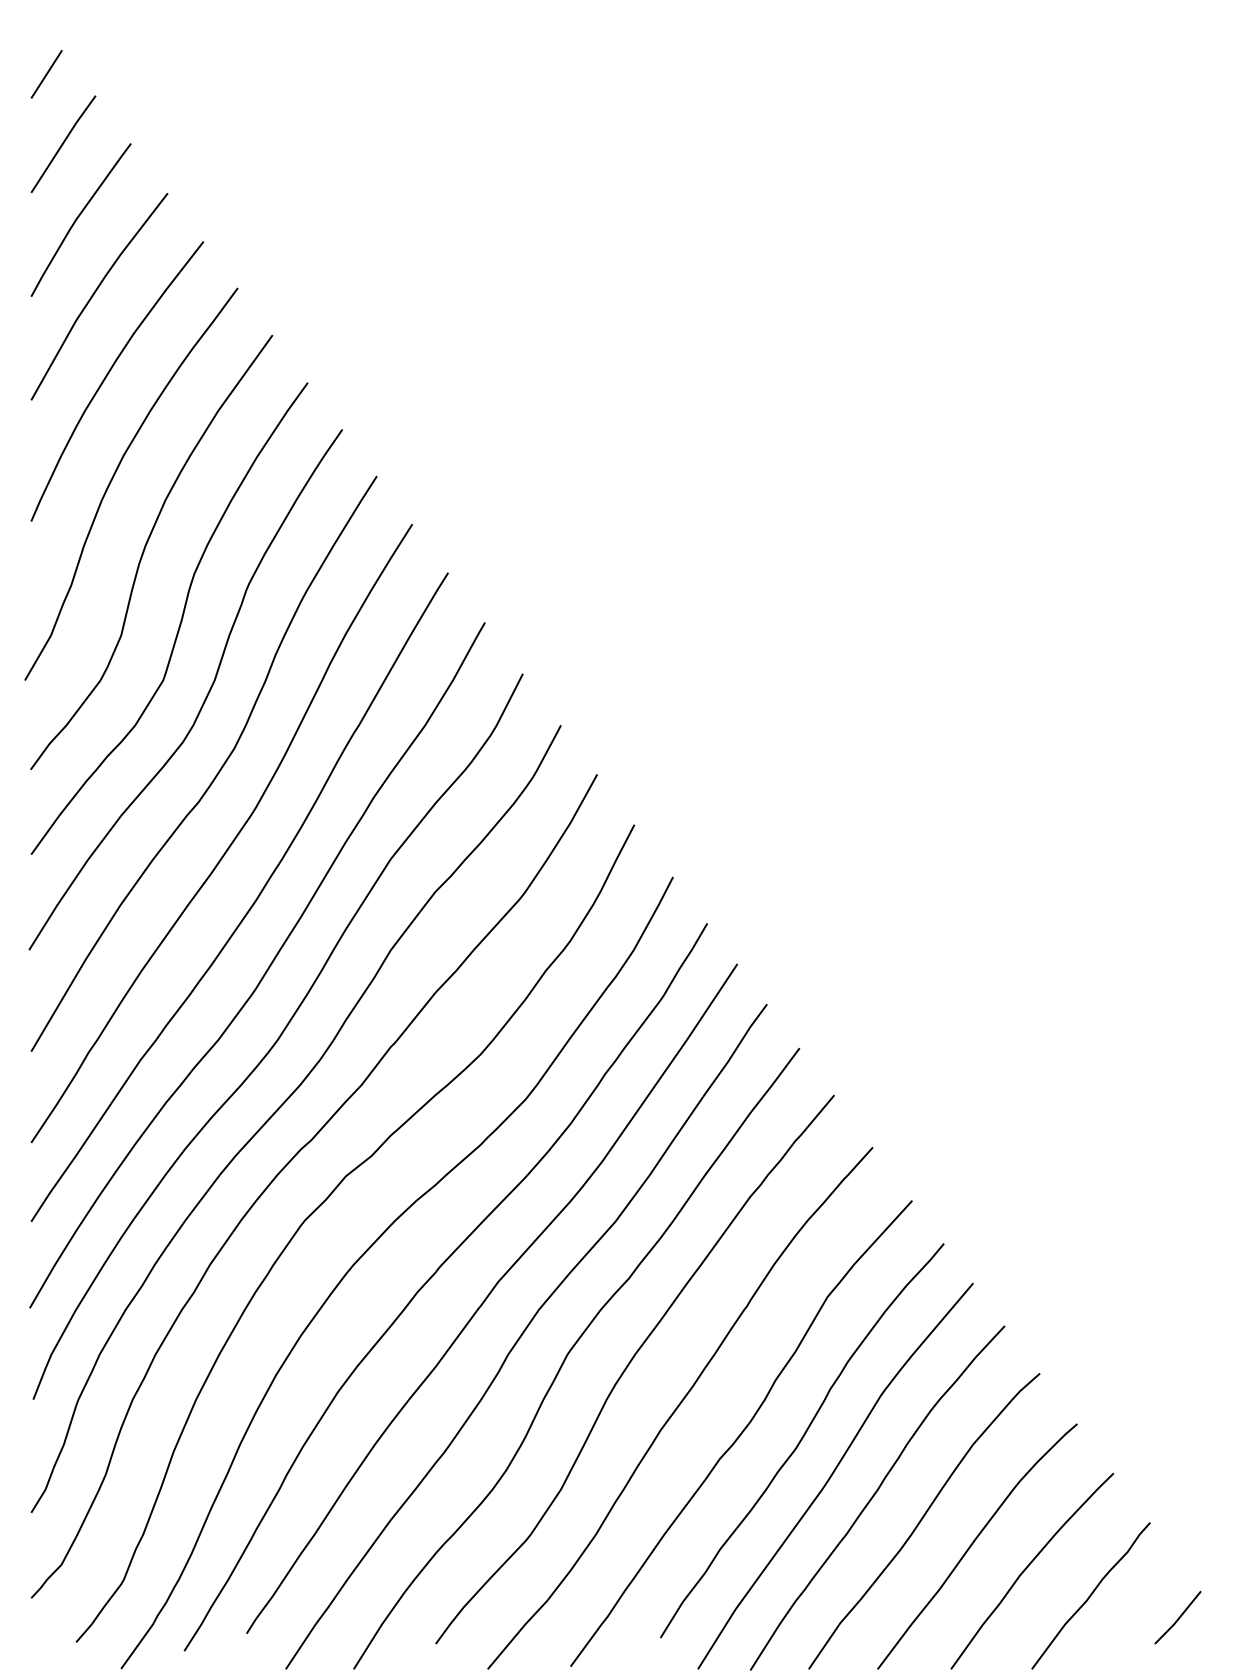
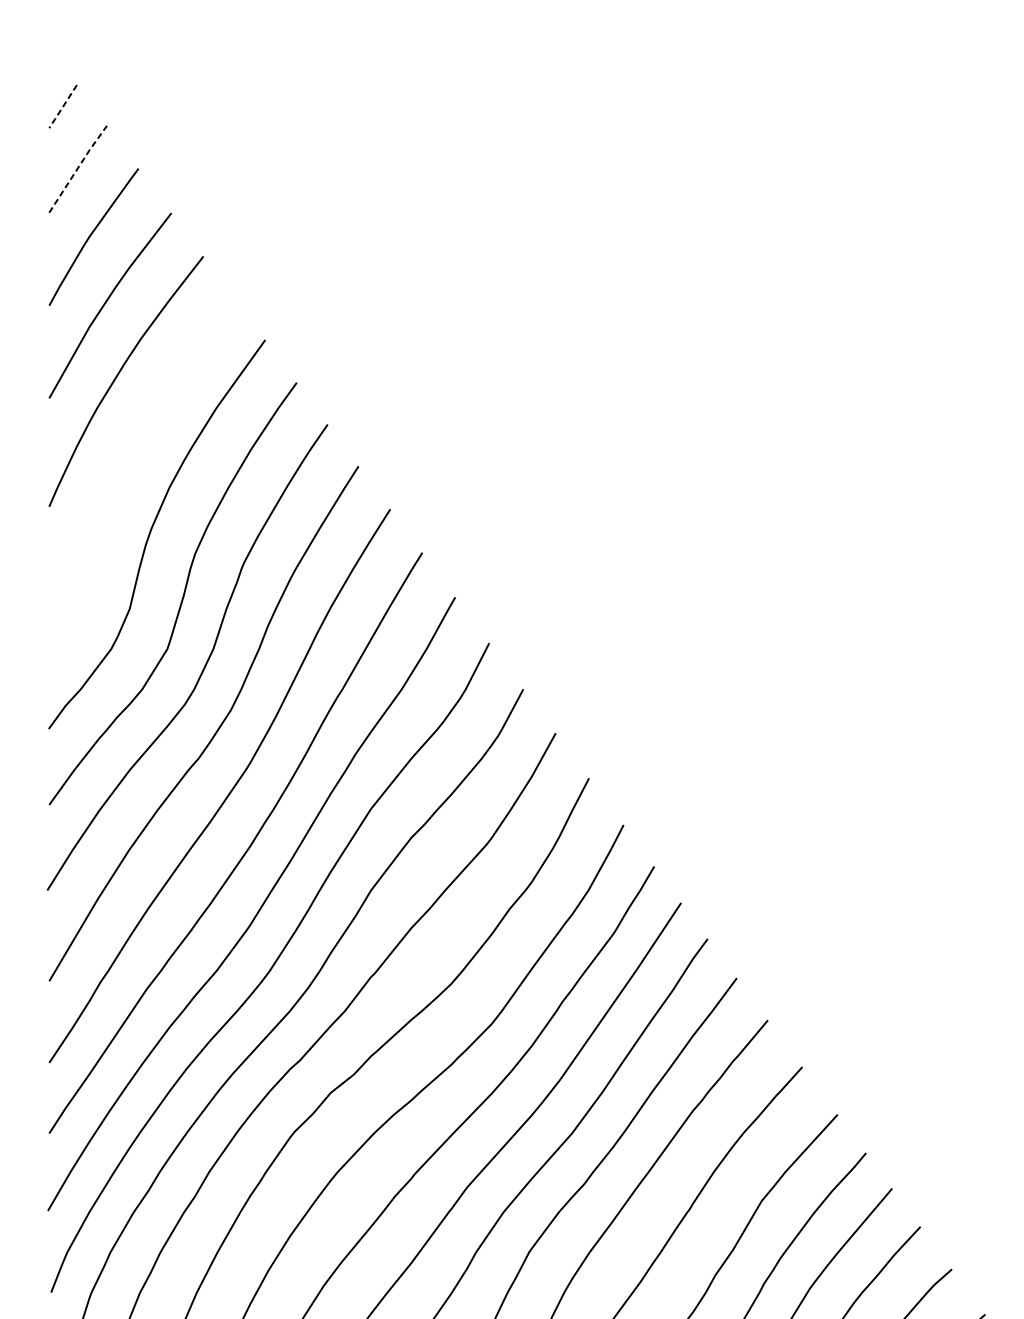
line: (46, 74) -> (62, 106), solid -> dashed
line: (63, 143) -> (78, 168), solid -> dashed
curve: (115, 474) -> (124, 464), removed

